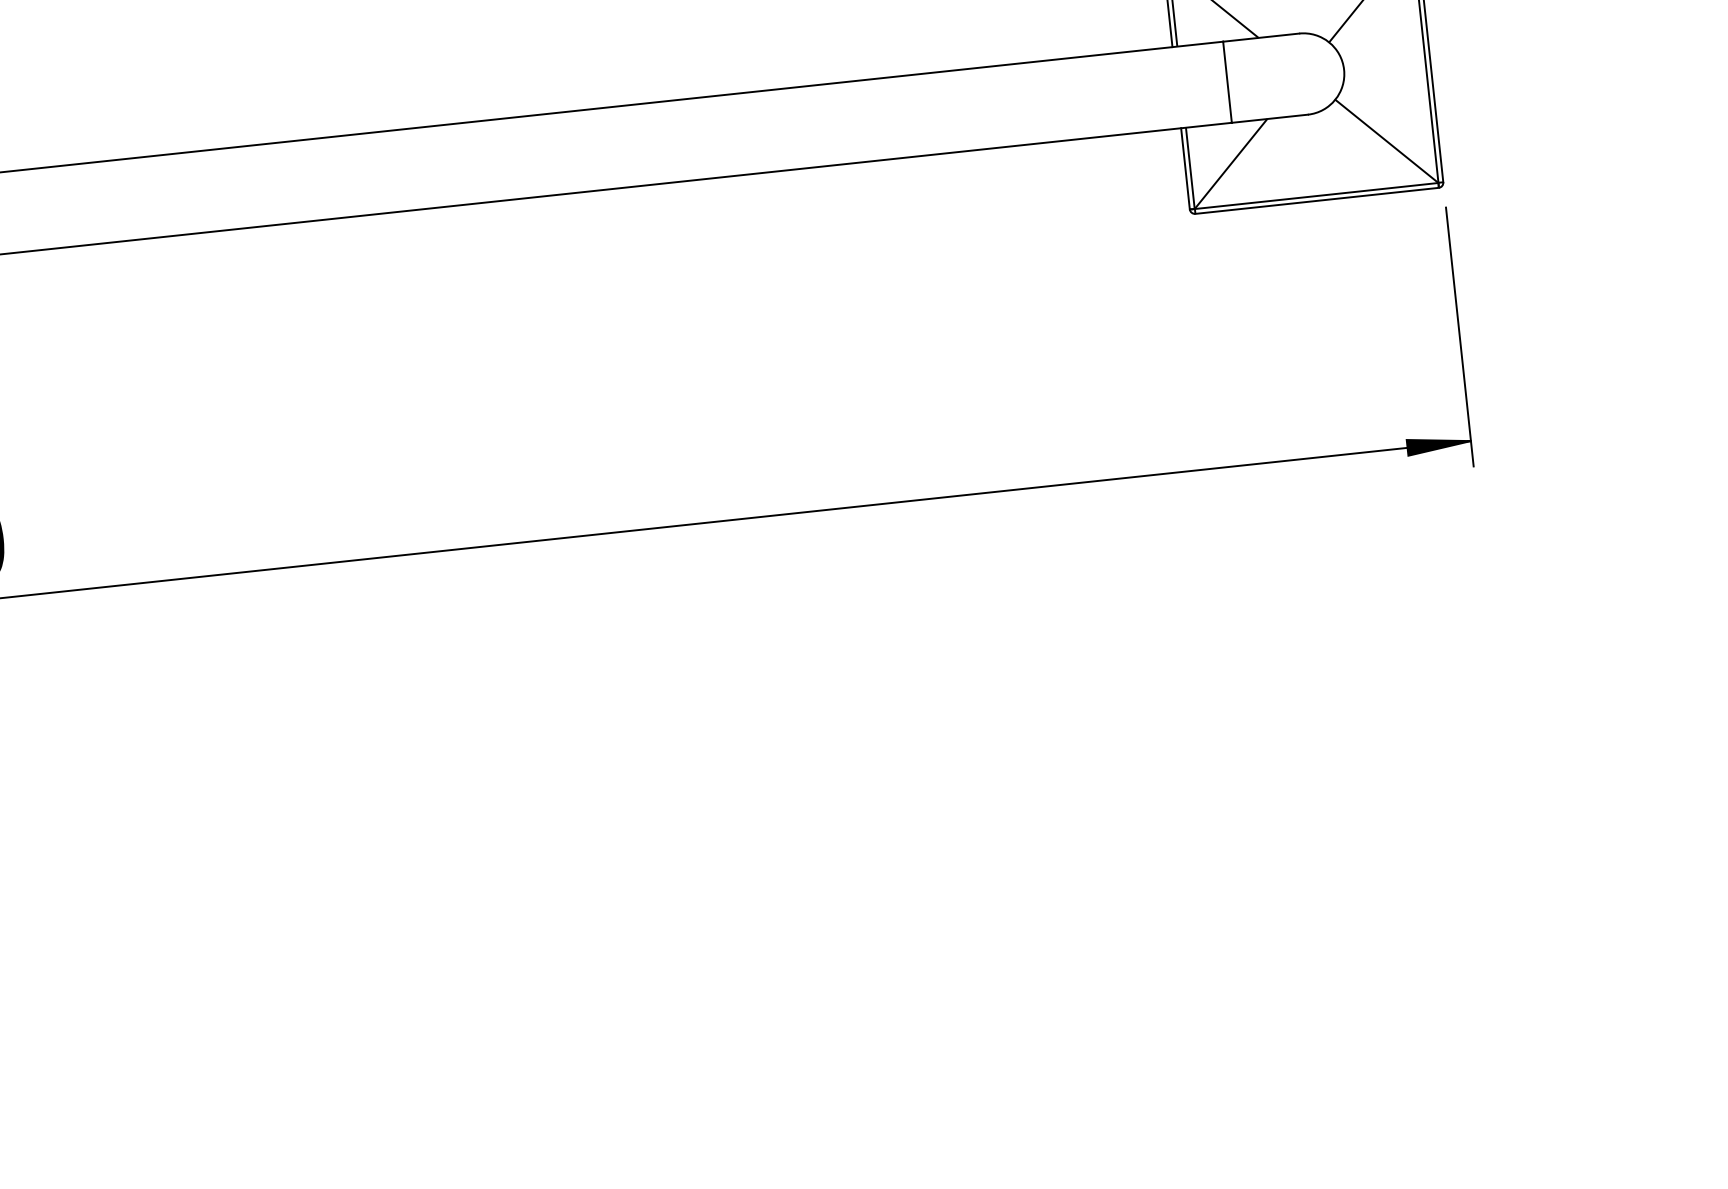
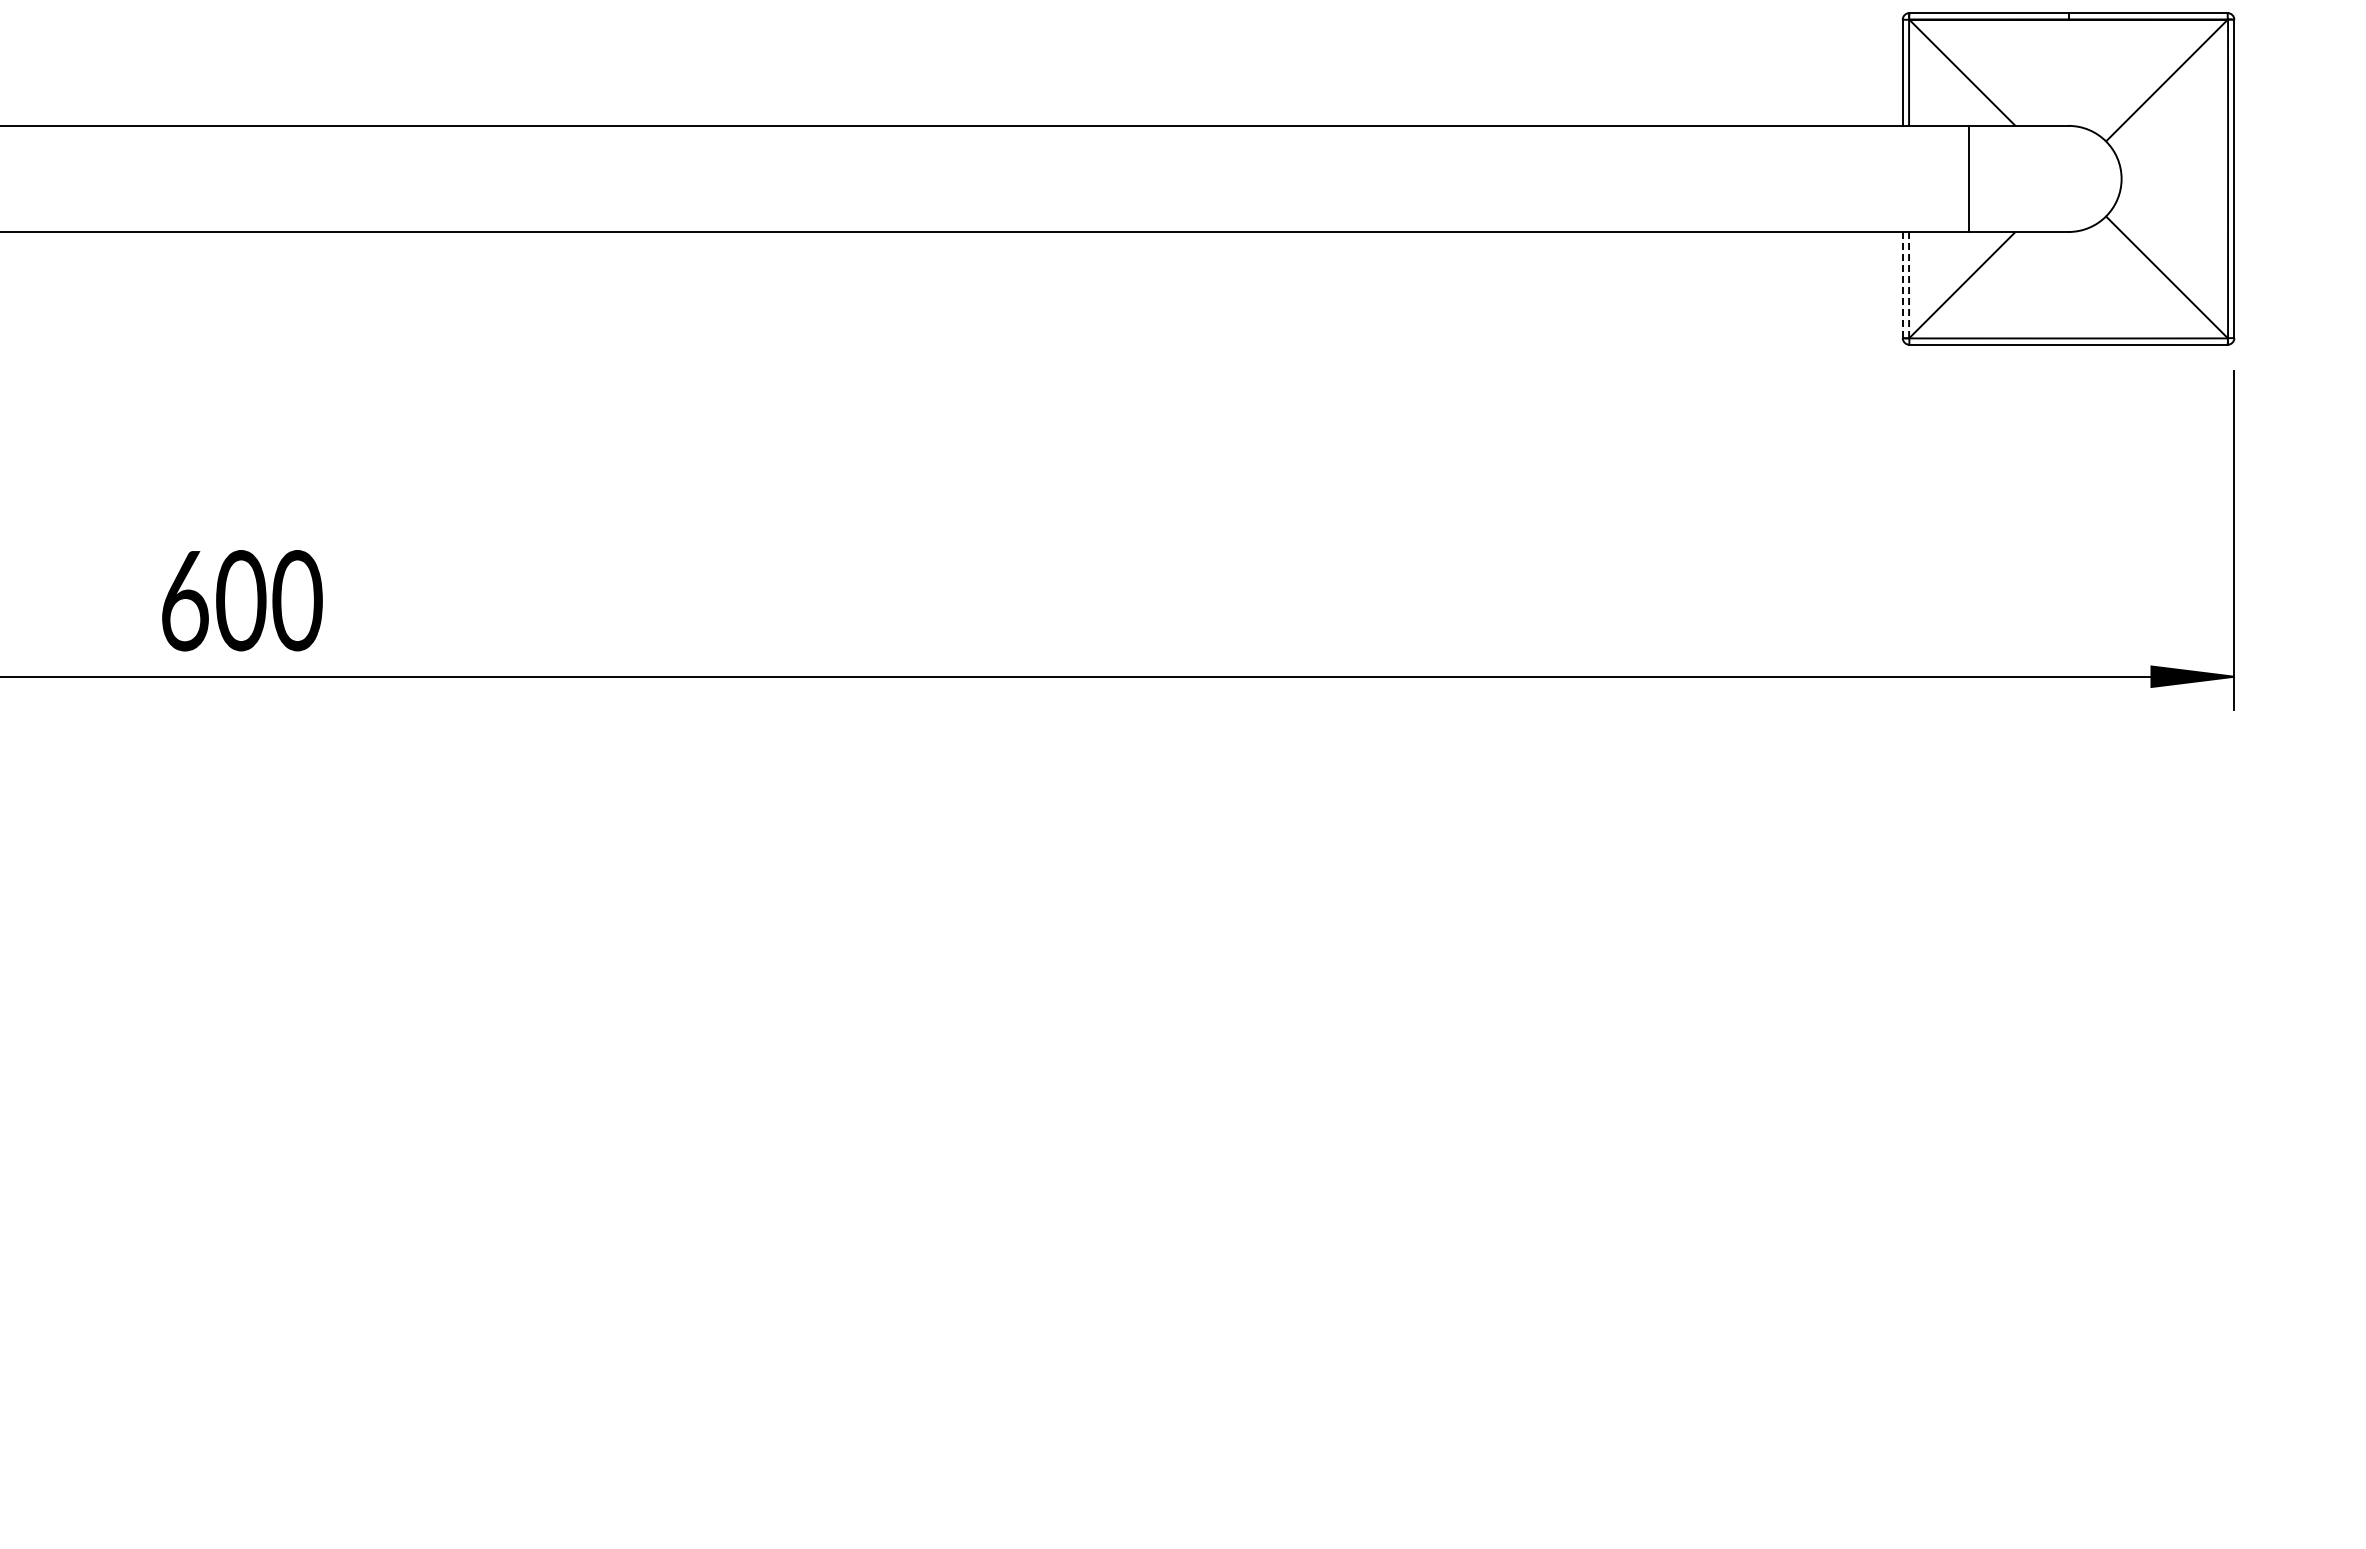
line: (1185, 168) -> (1902, 284), solid -> dashed
line: (1190, 168) -> (1909, 285), solid -> dashed

